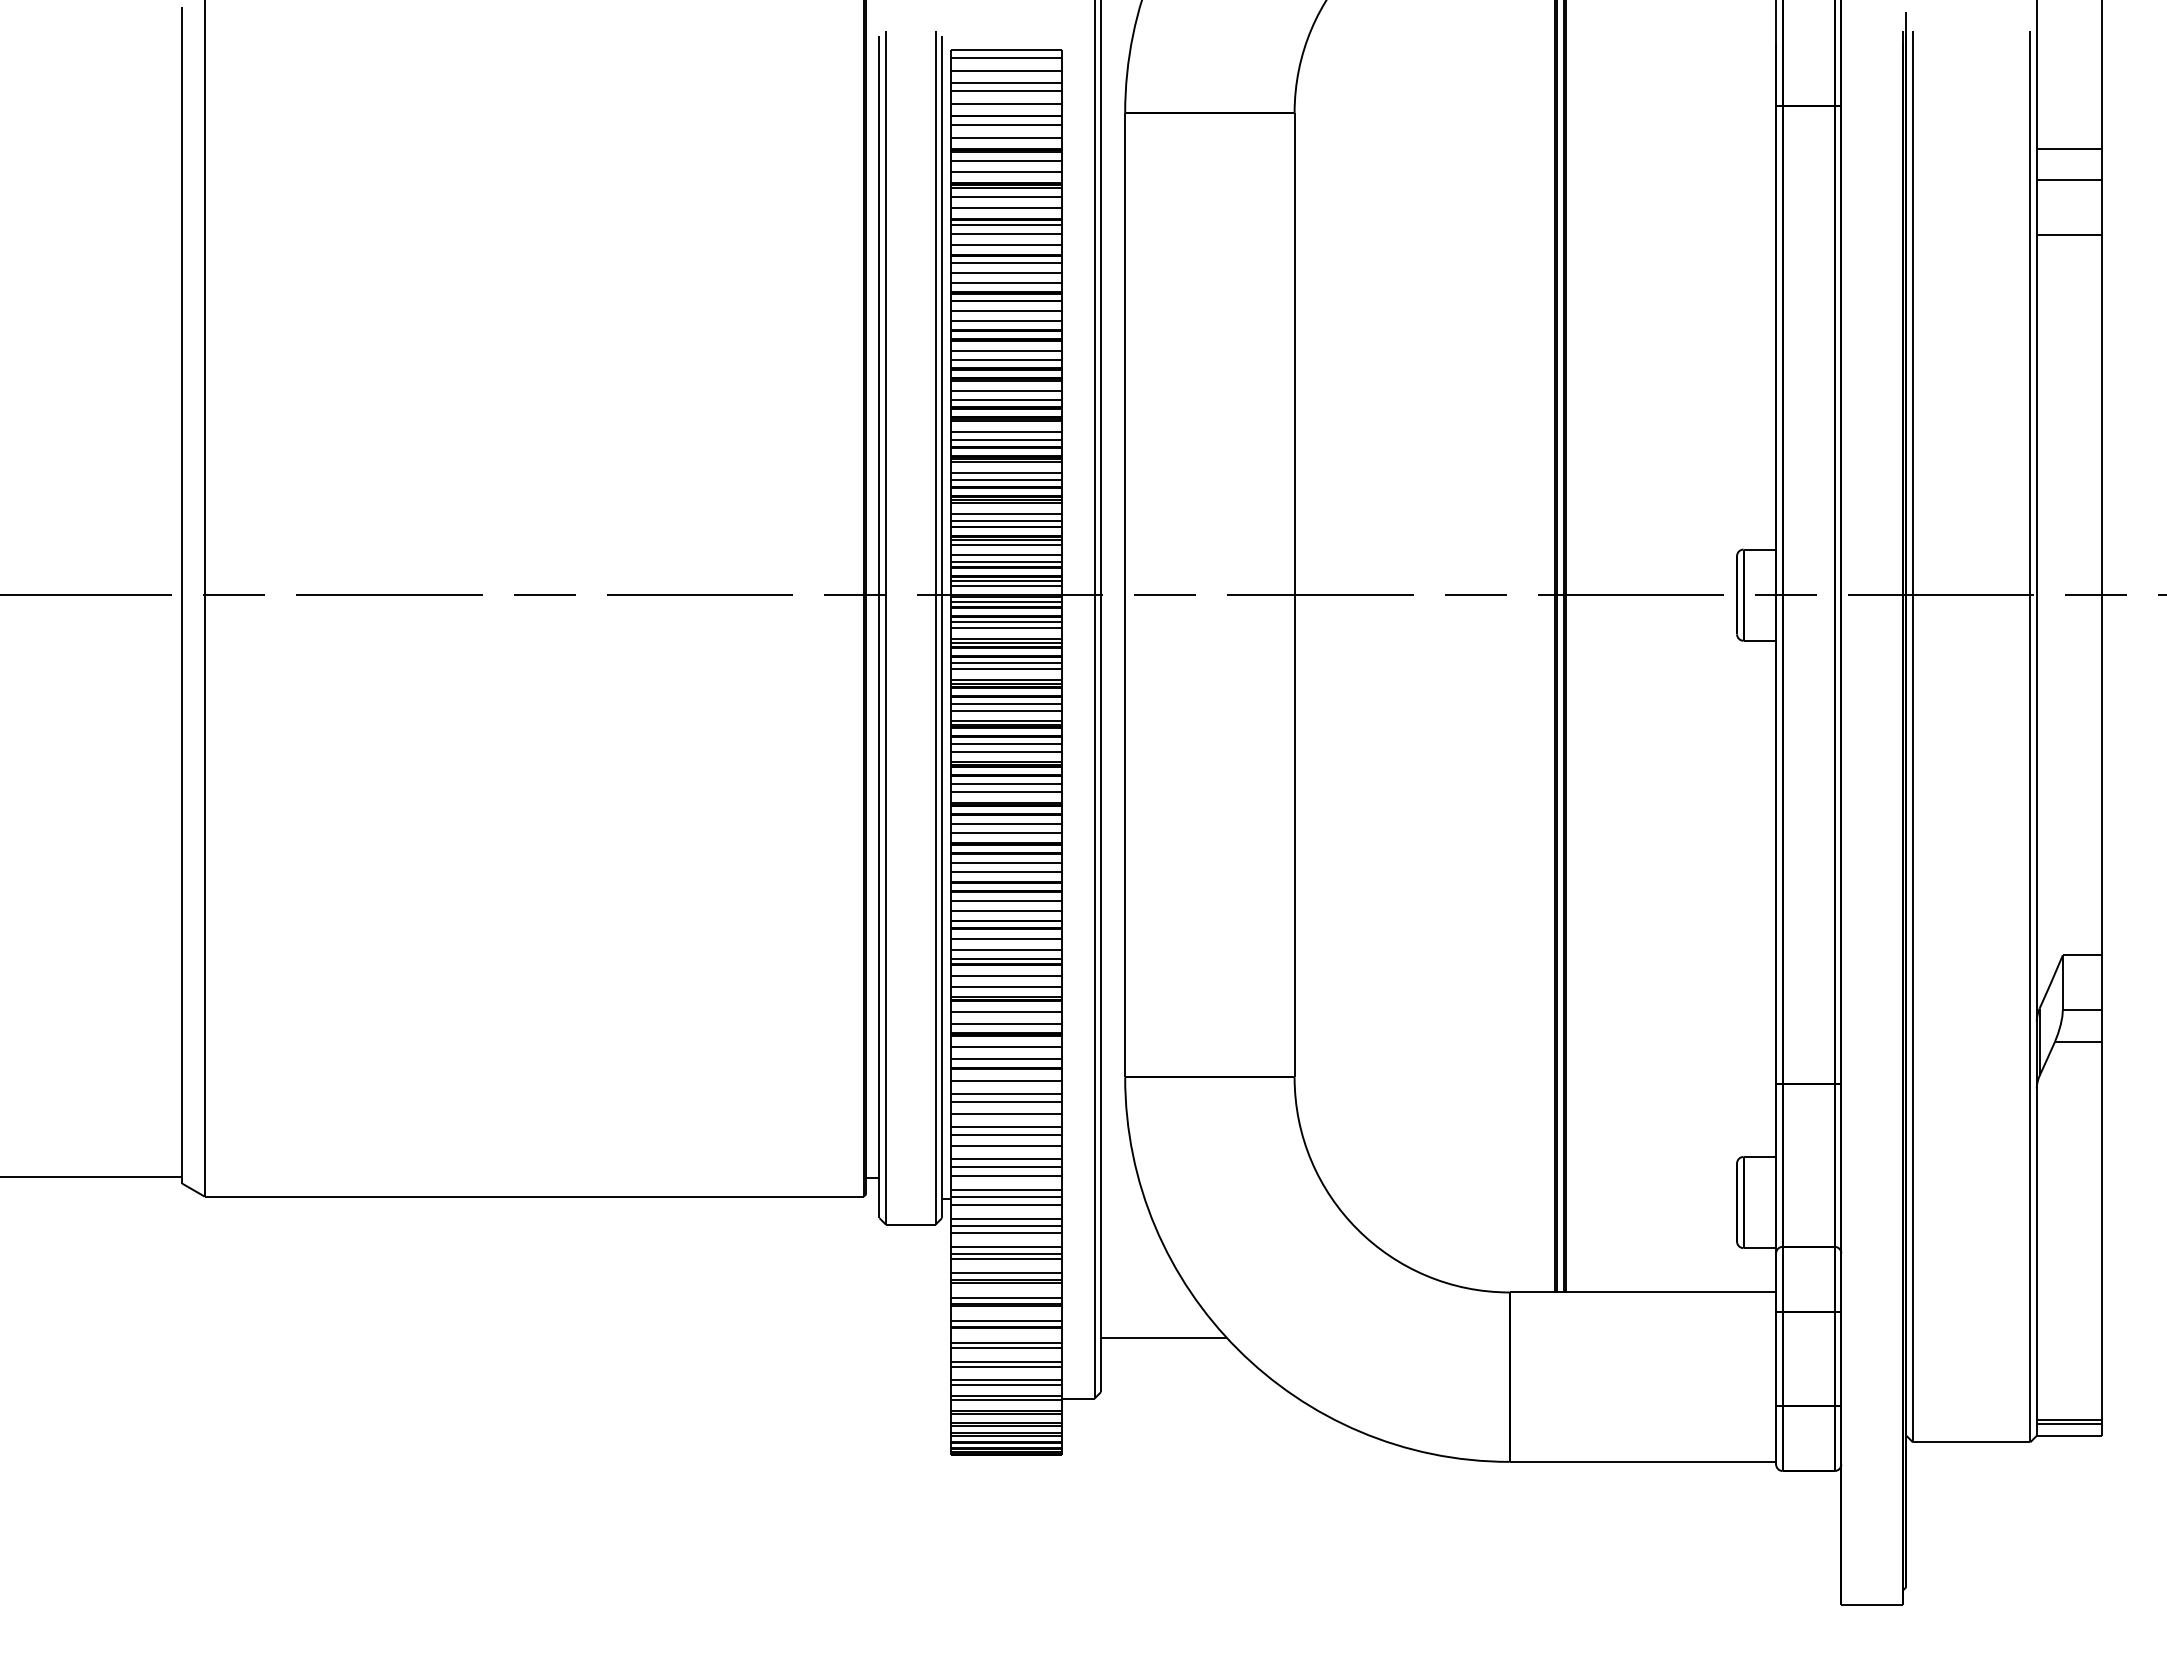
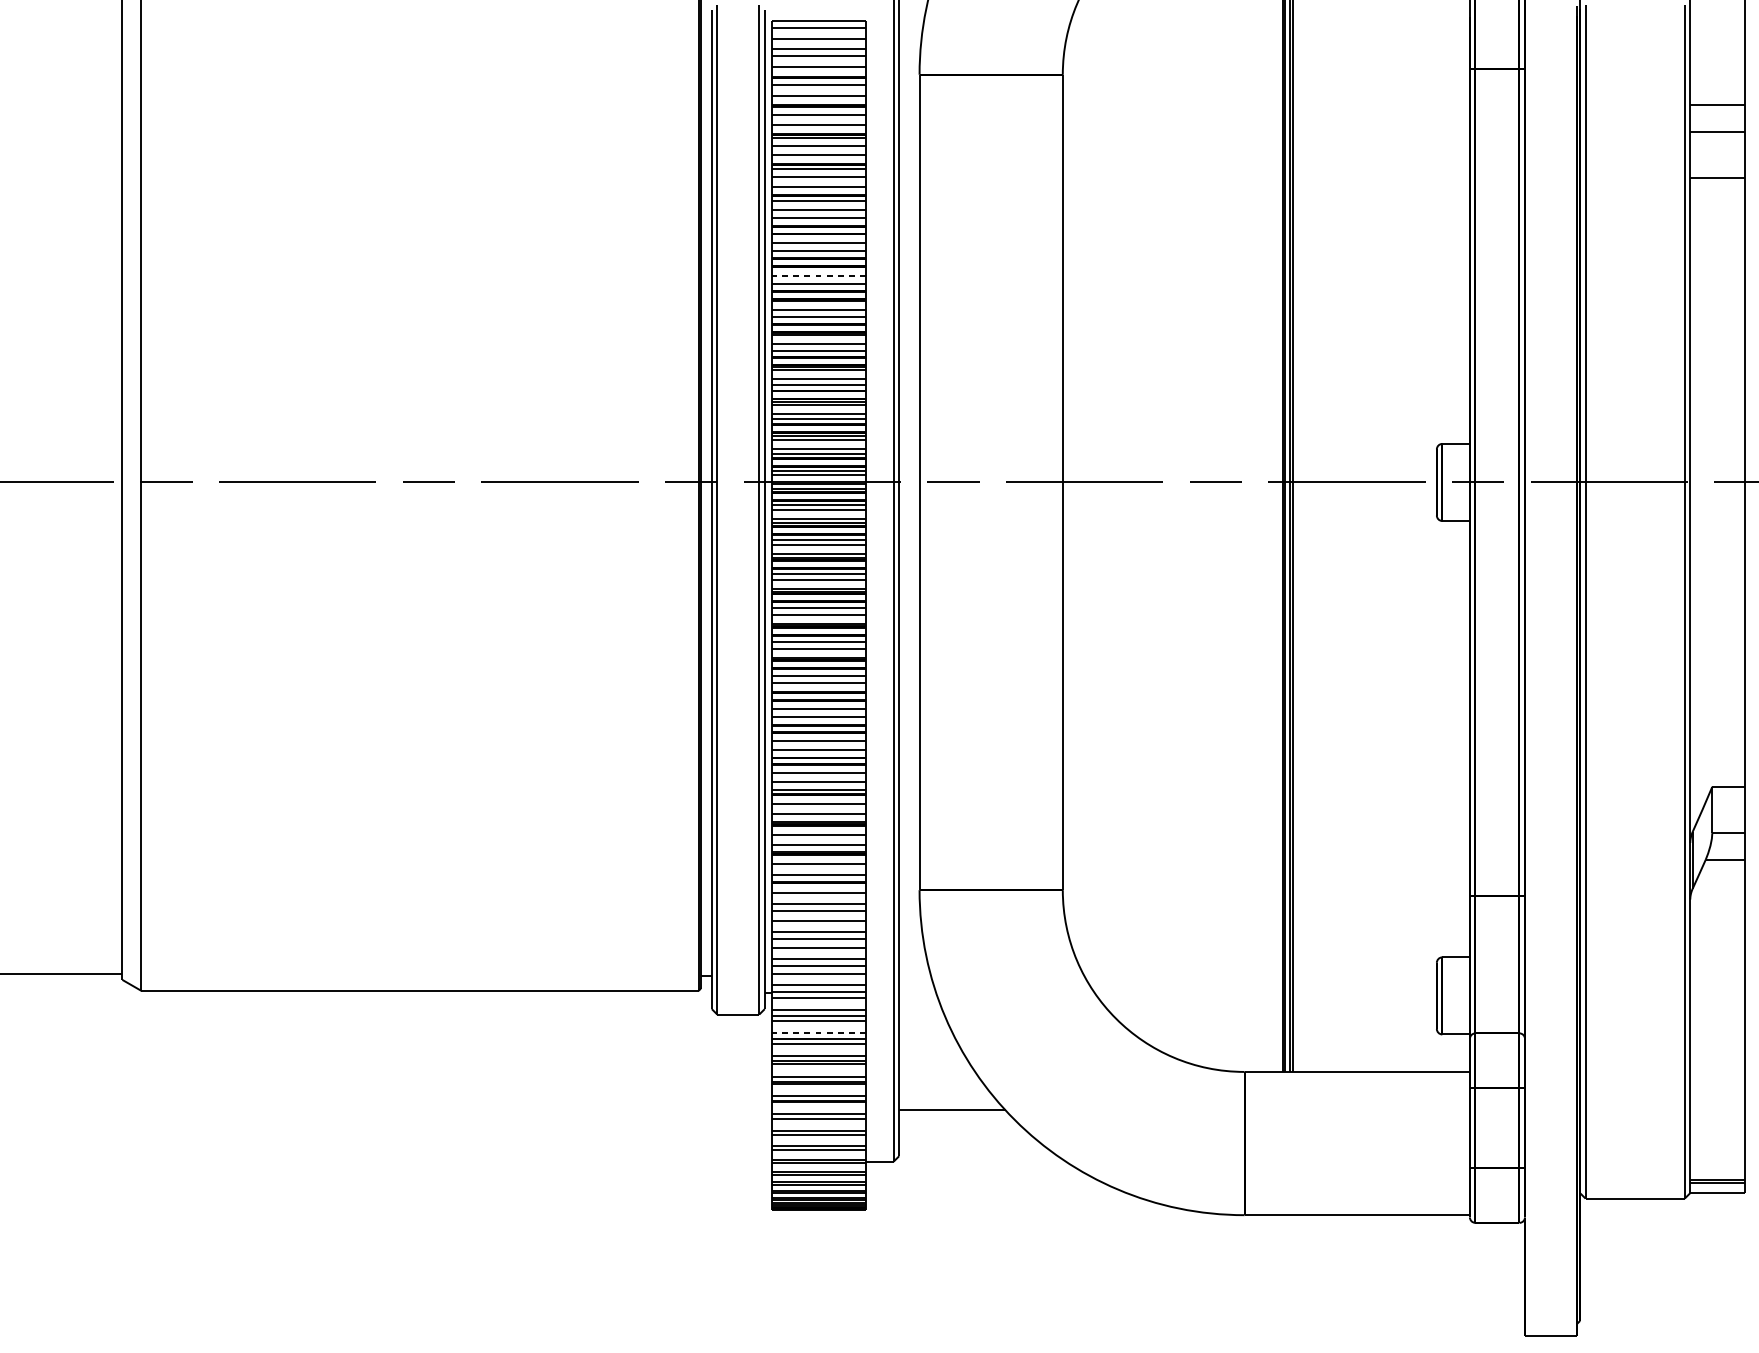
line: (1006, 350) -> (819, 275), solid -> dashed
line: (1006, 1246) -> (819, 1033), solid -> dashed

